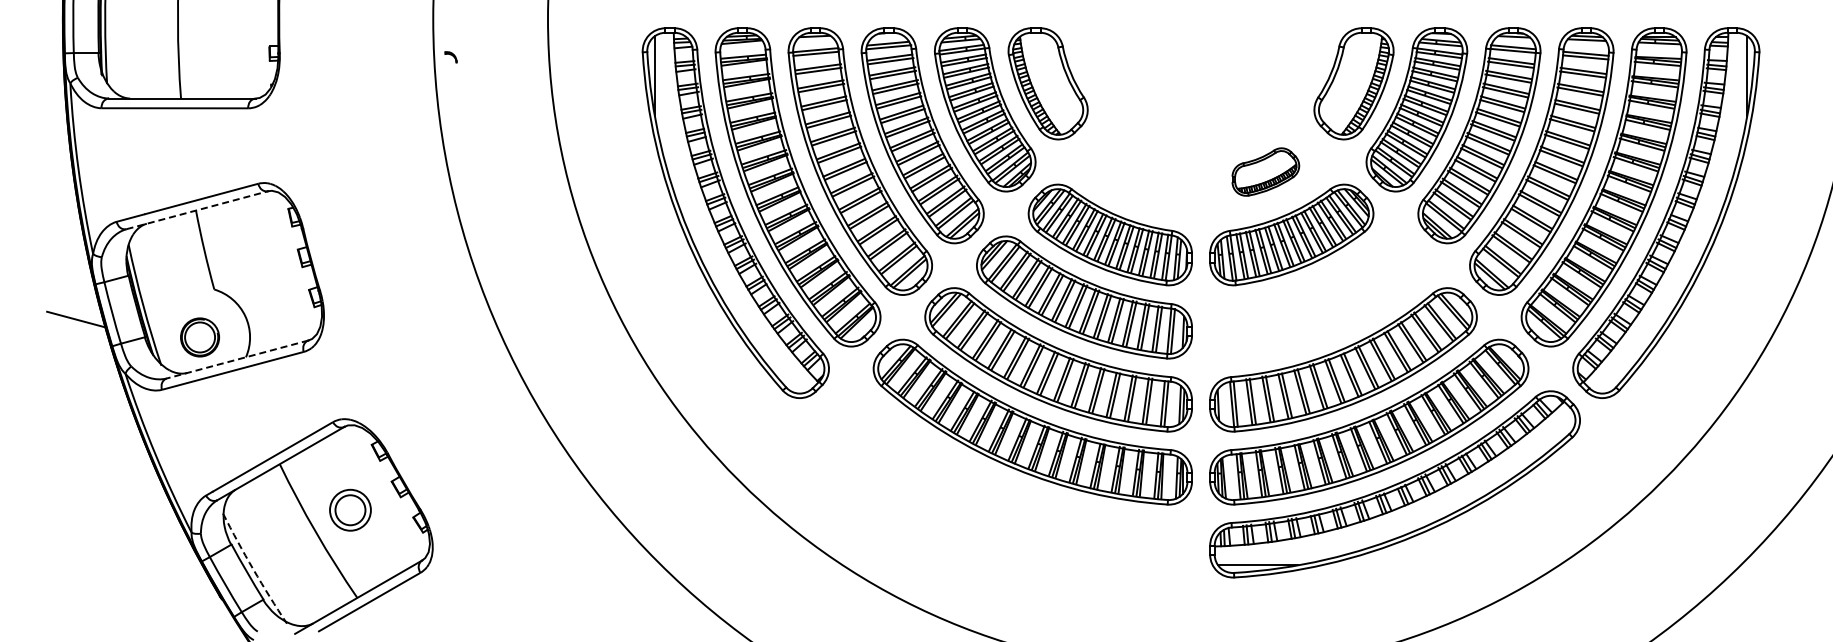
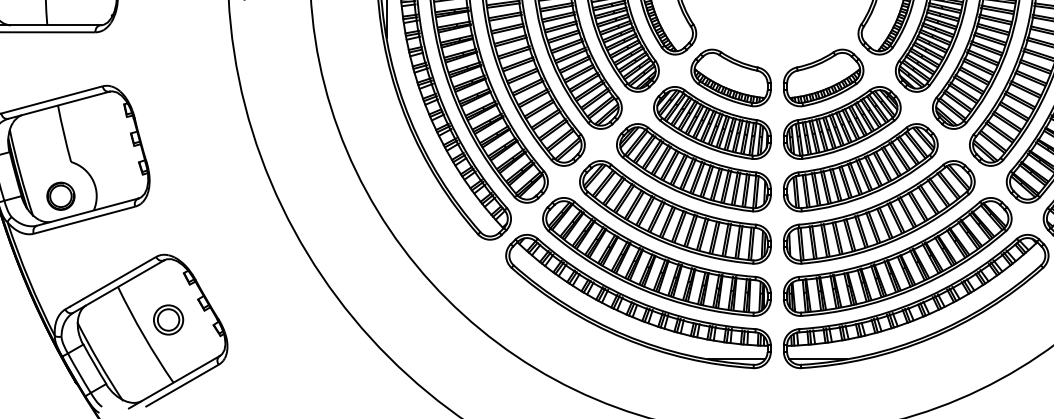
part: (1135, 171) -> (730, 77), added
part: (1265, 171) -> (823, 77), size x1.67
line: (197, 210) -> (59, 105), dashed -> solid
part: (1317, 297) -> (860, 167), added
line: (237, 359) -> (87, 212), dashed -> solid
part: (1006, 484) -> (638, 301), added
arc: (253, 569) -> (99, 362), dashed -> solid

